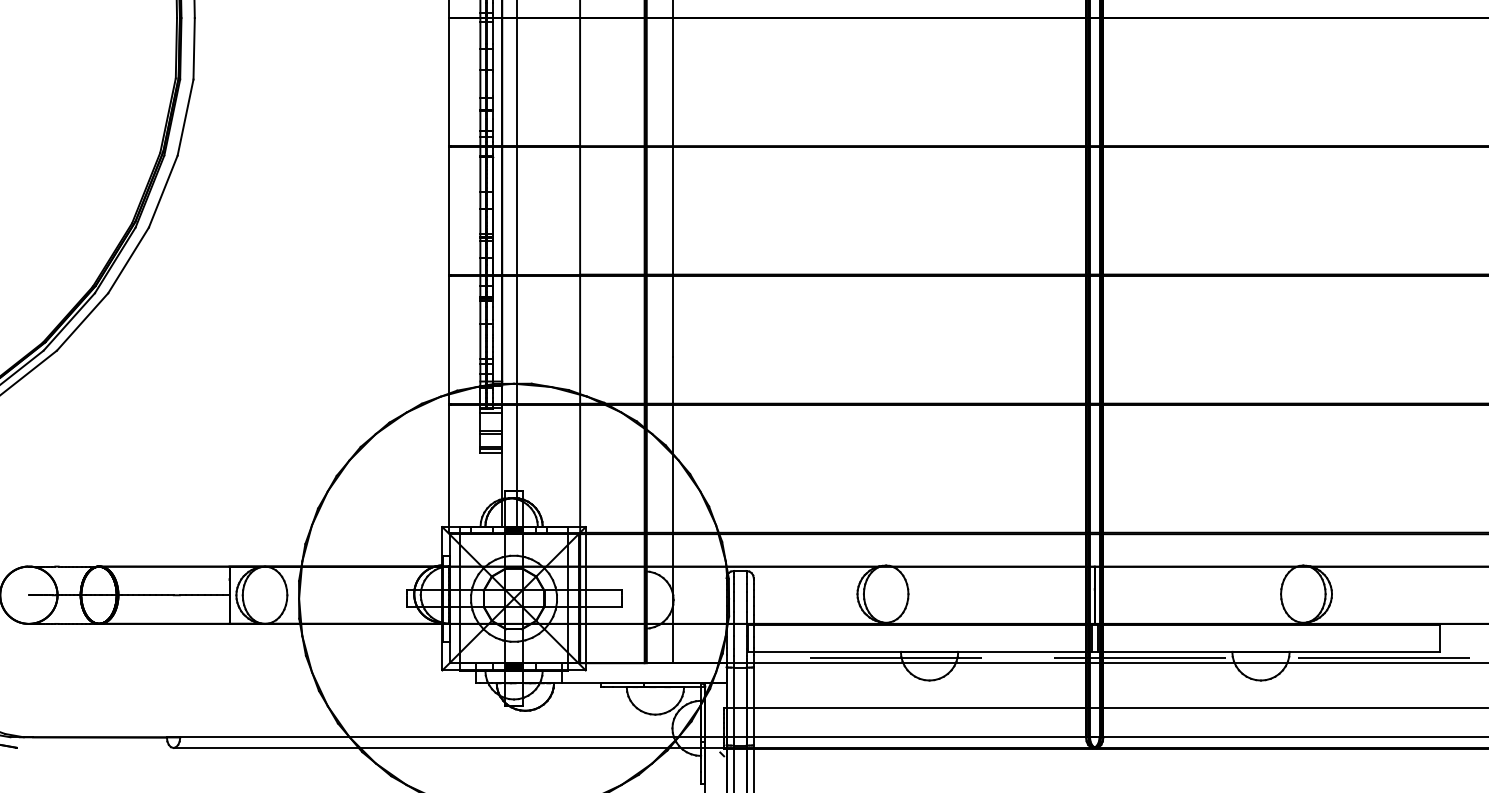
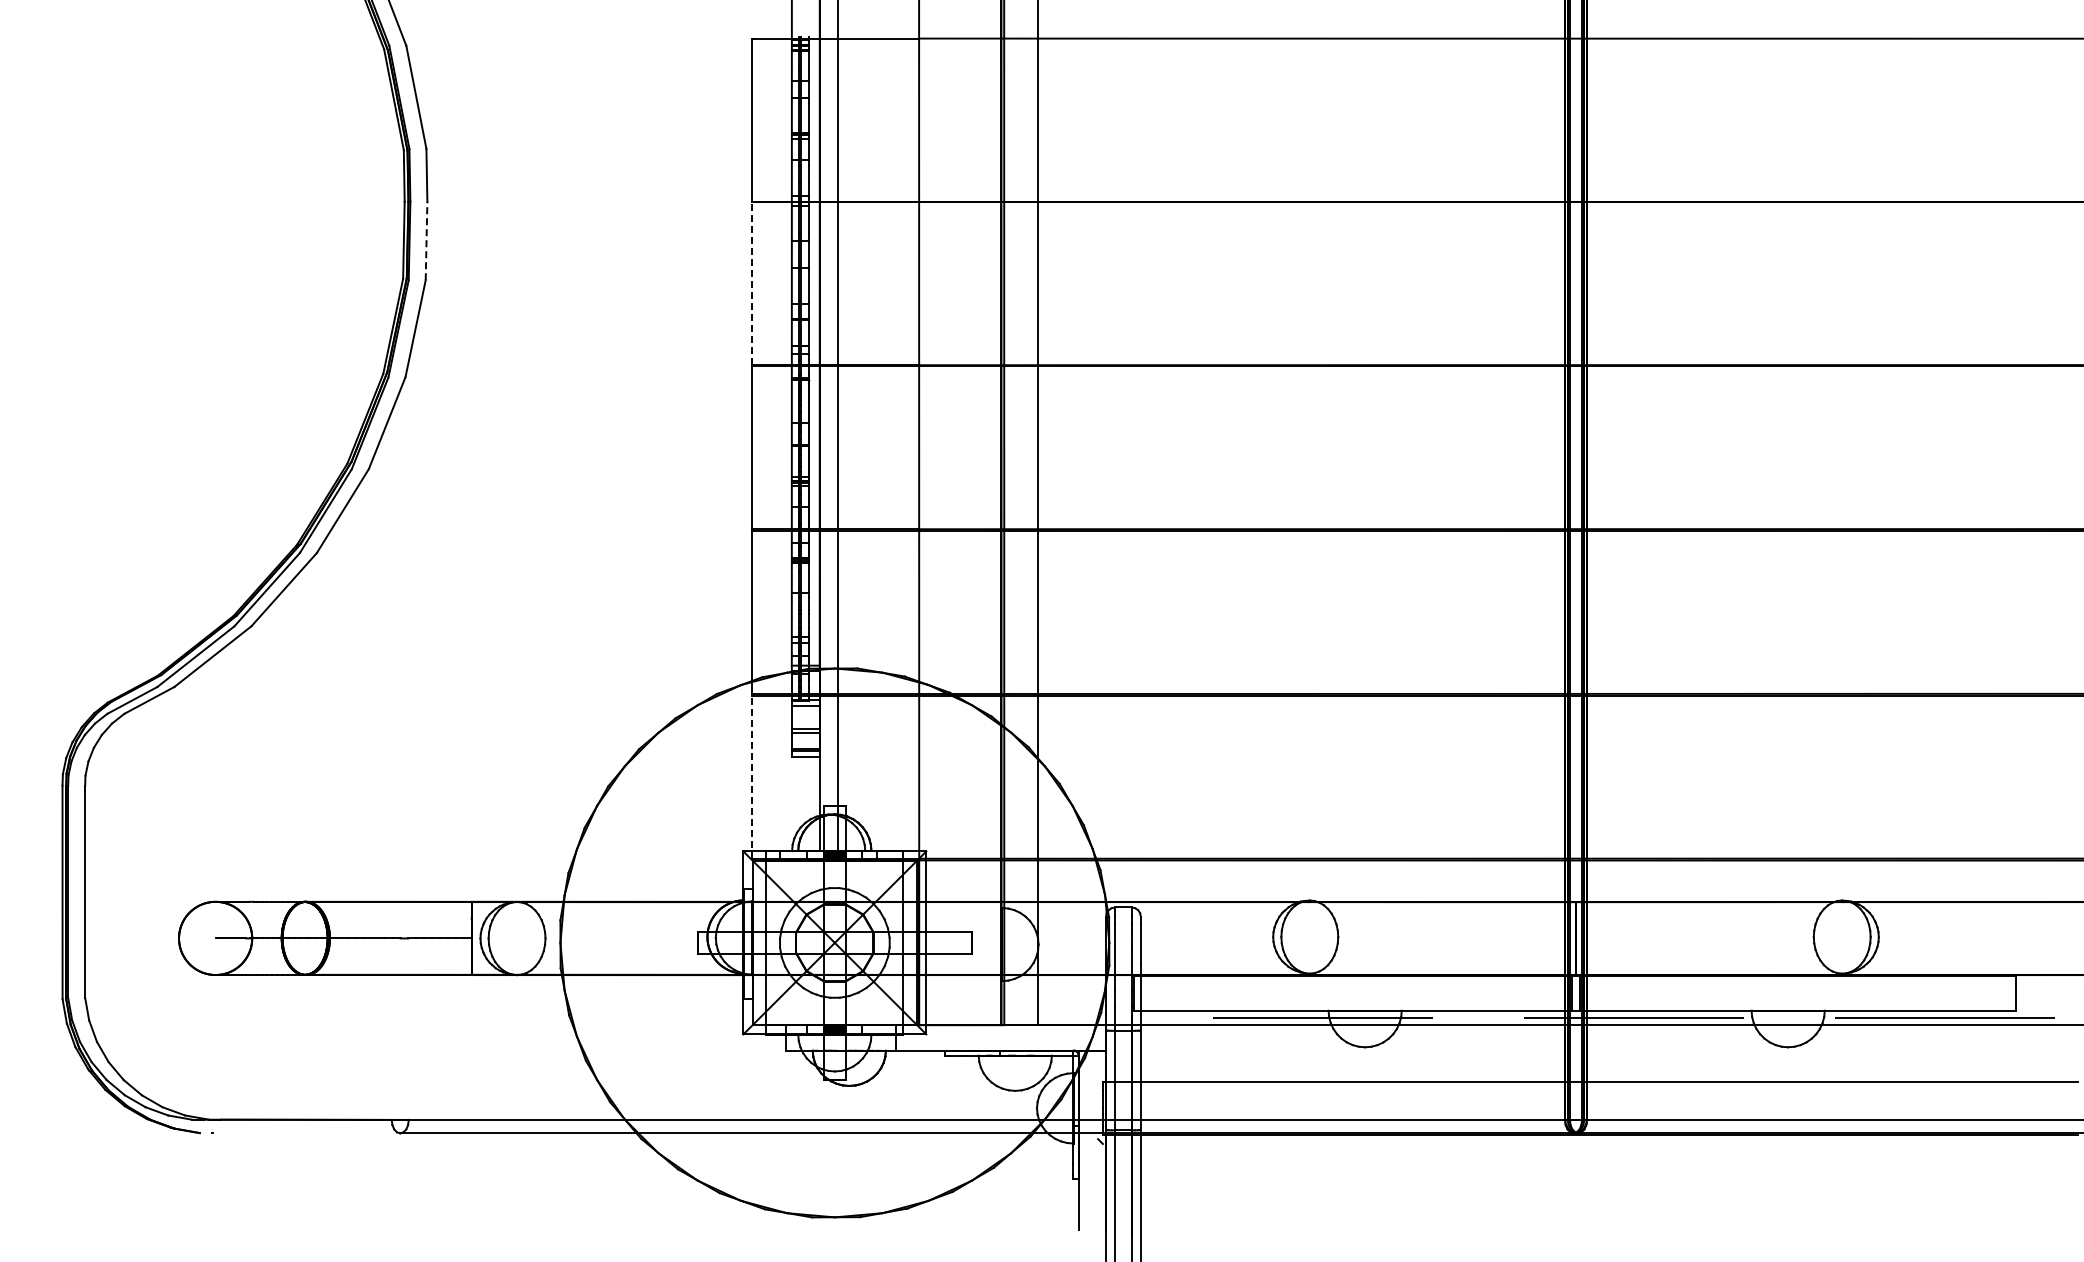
line: (194, 48) -> (426, 240), solid -> dashed
line: (449, 82) -> (752, 283), solid -> dashed
line: (449, 468) -> (752, 776), solid -> dashed

